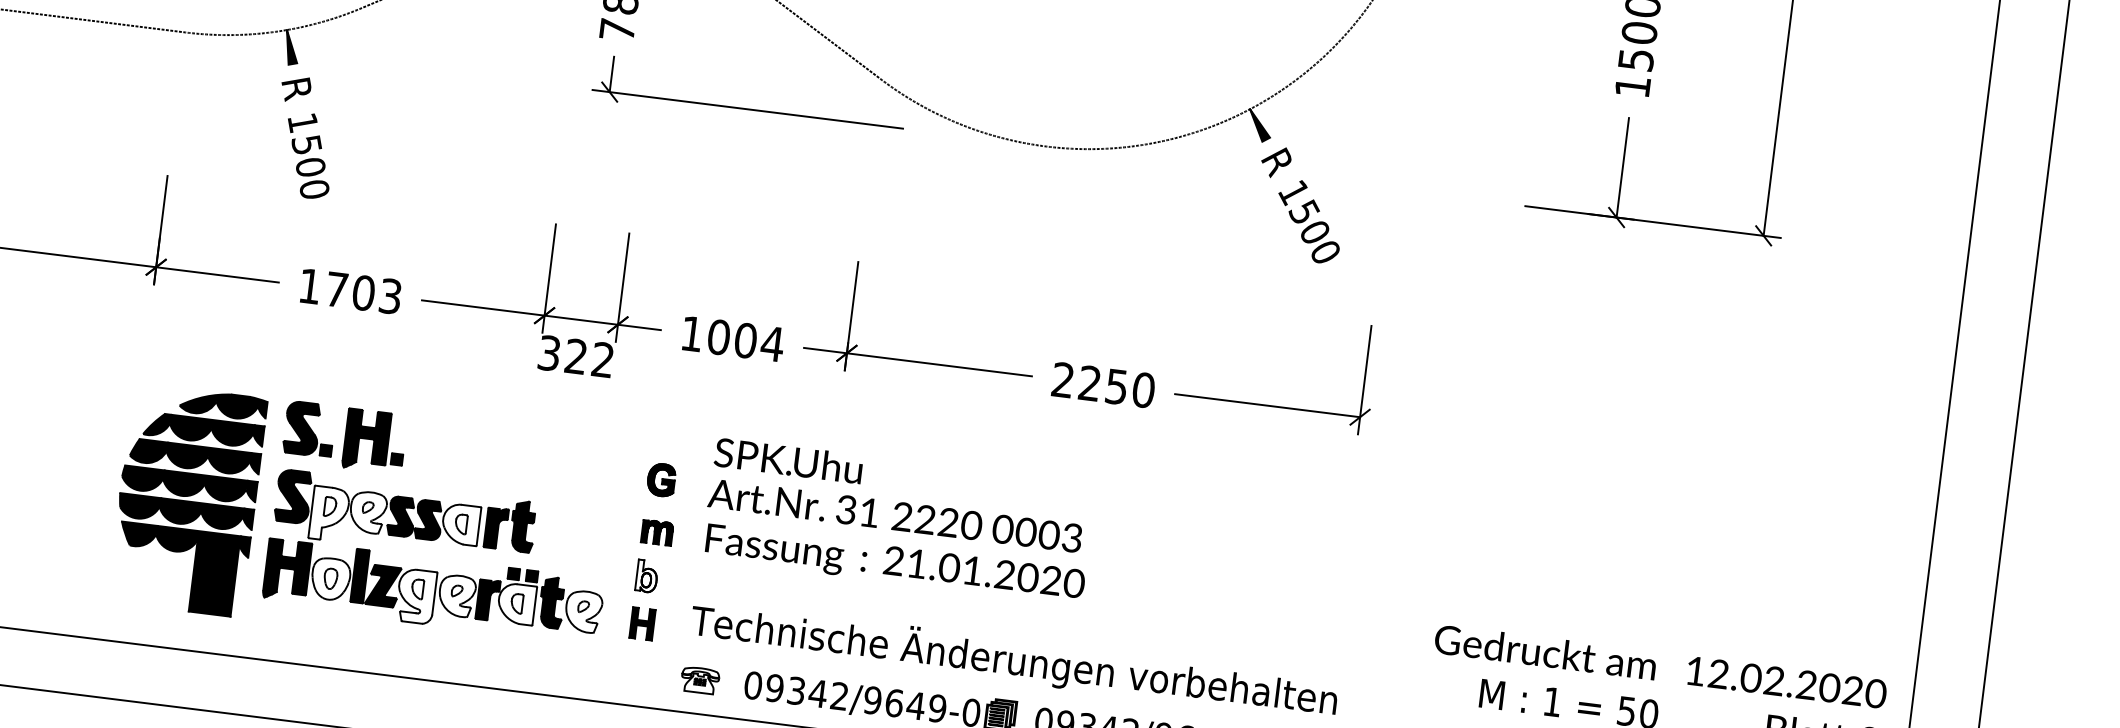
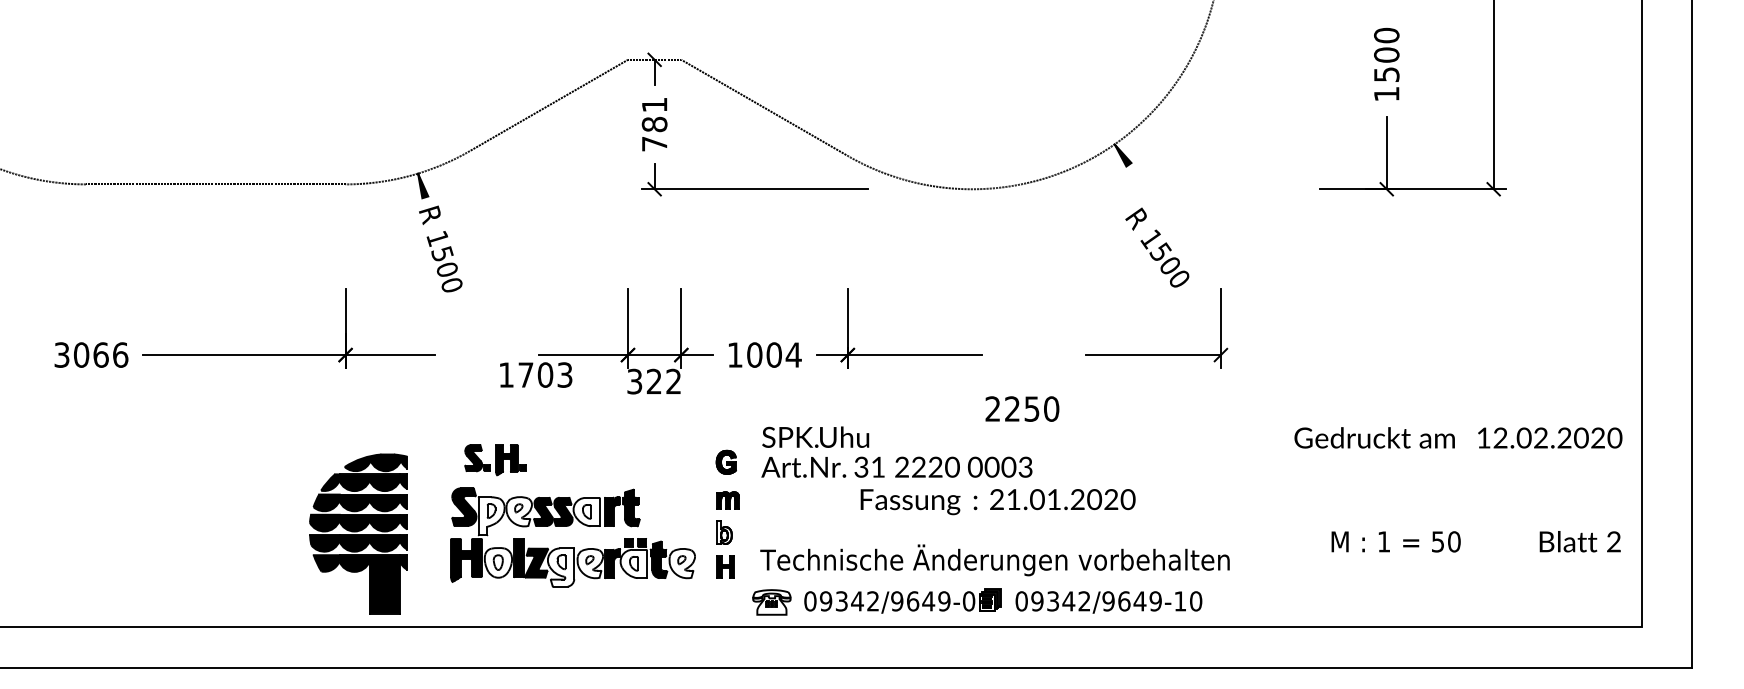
text: (1300, 205) -> (1157, 247), moved
text: (351, 290) -> (536, 374), moved
text: (1103, 384) -> (1022, 408), moved
part: (344, 436) -> (495, 459), size x0.7
part: (187, 499) -> (358, 533), moved
text: (894, 565) -> (997, 502), moved
text: (1660, 666) -> (1458, 437), moved
part: (699, 680) -> (771, 602), size x1.4

